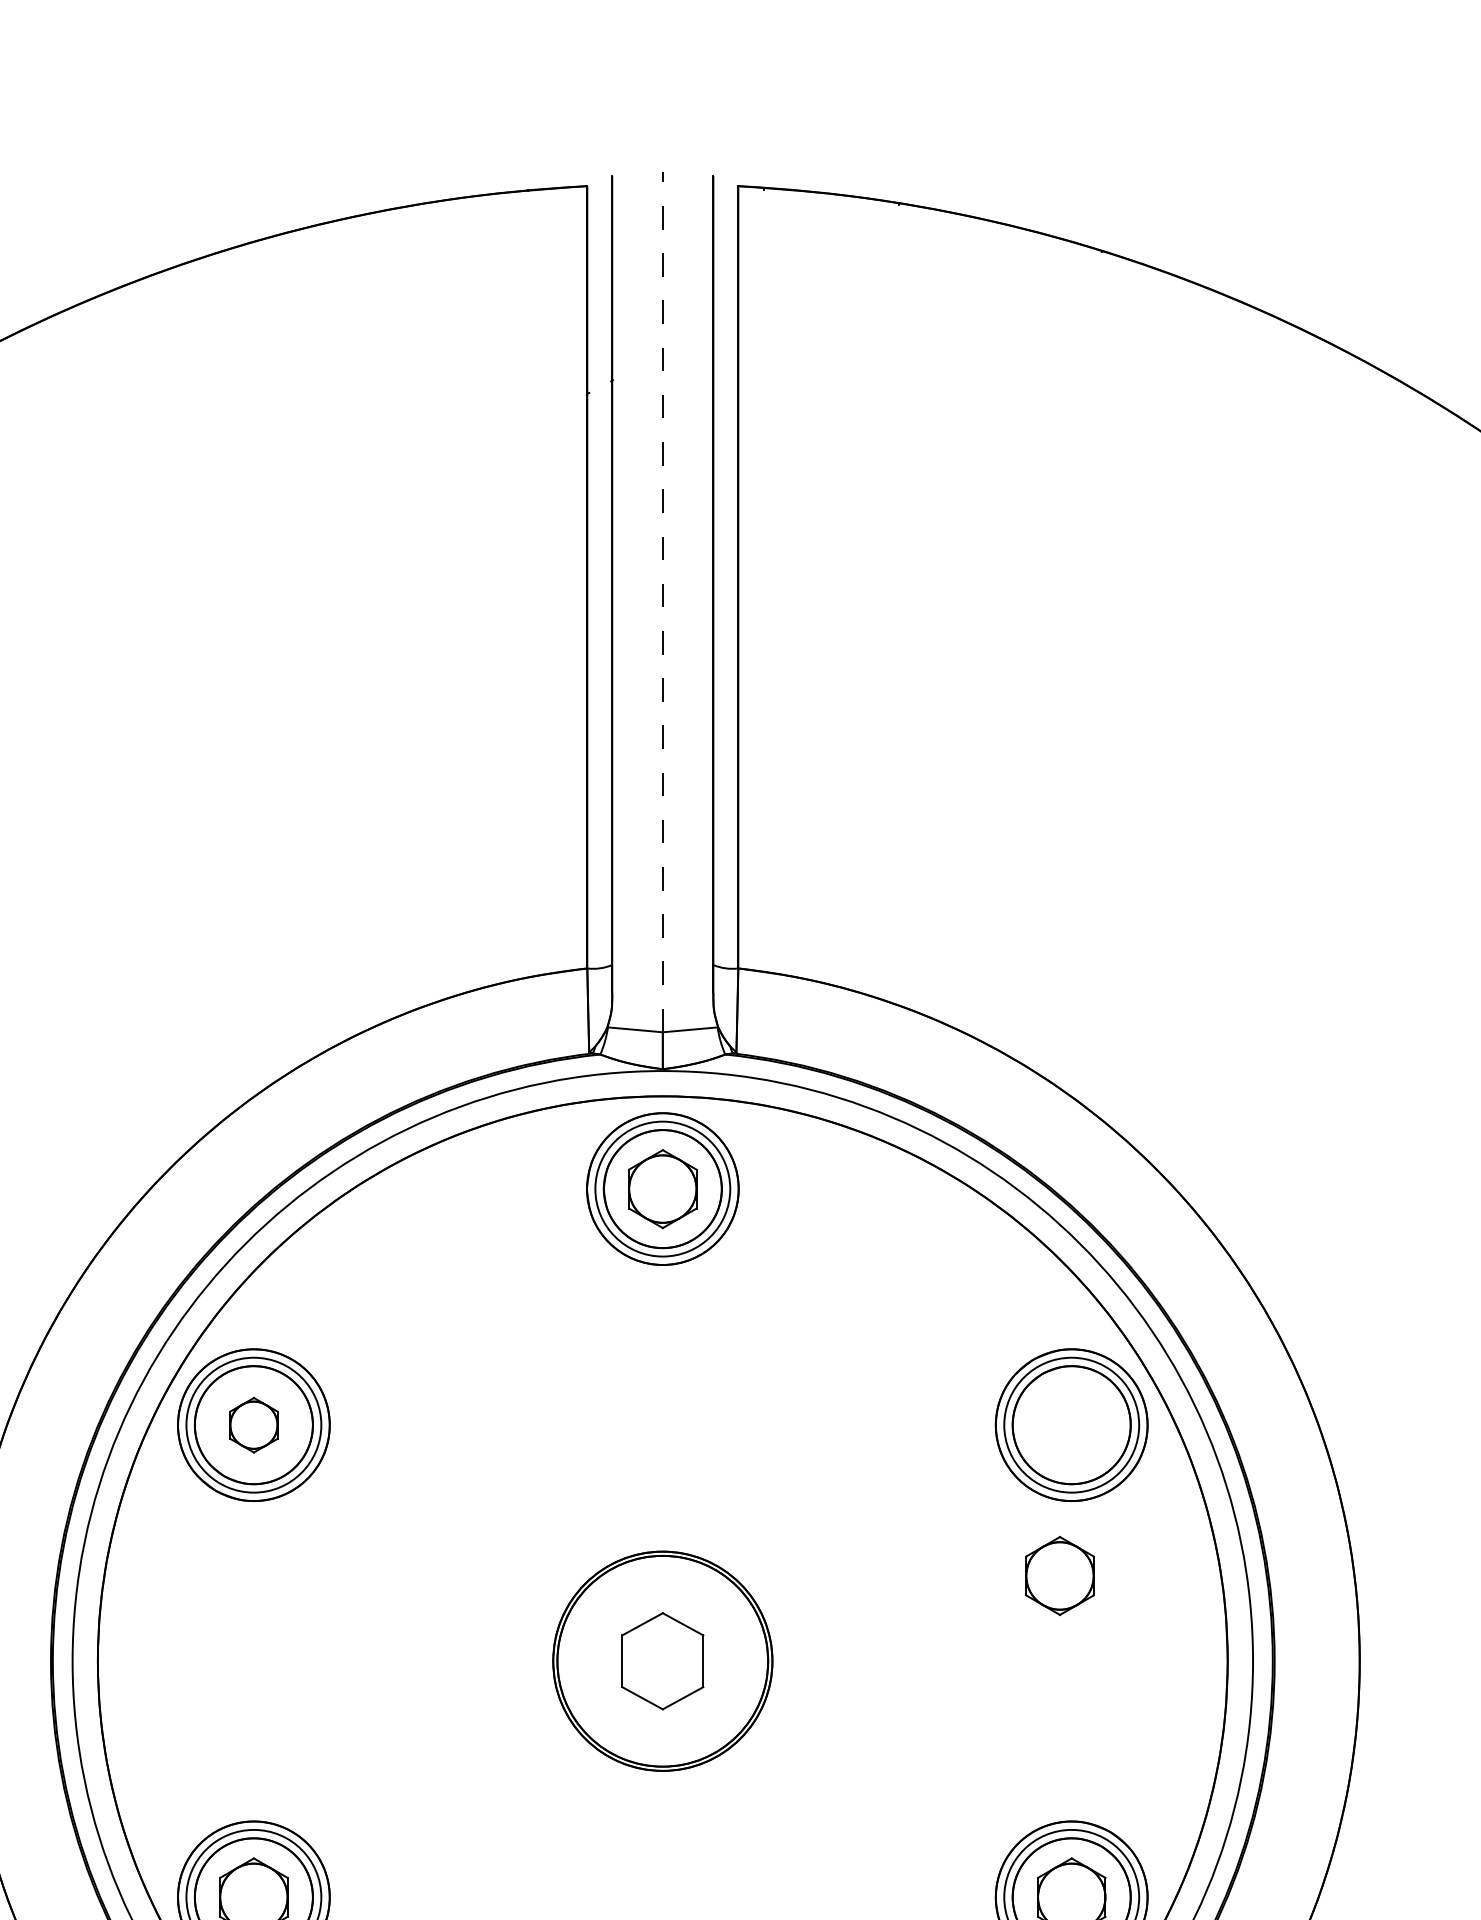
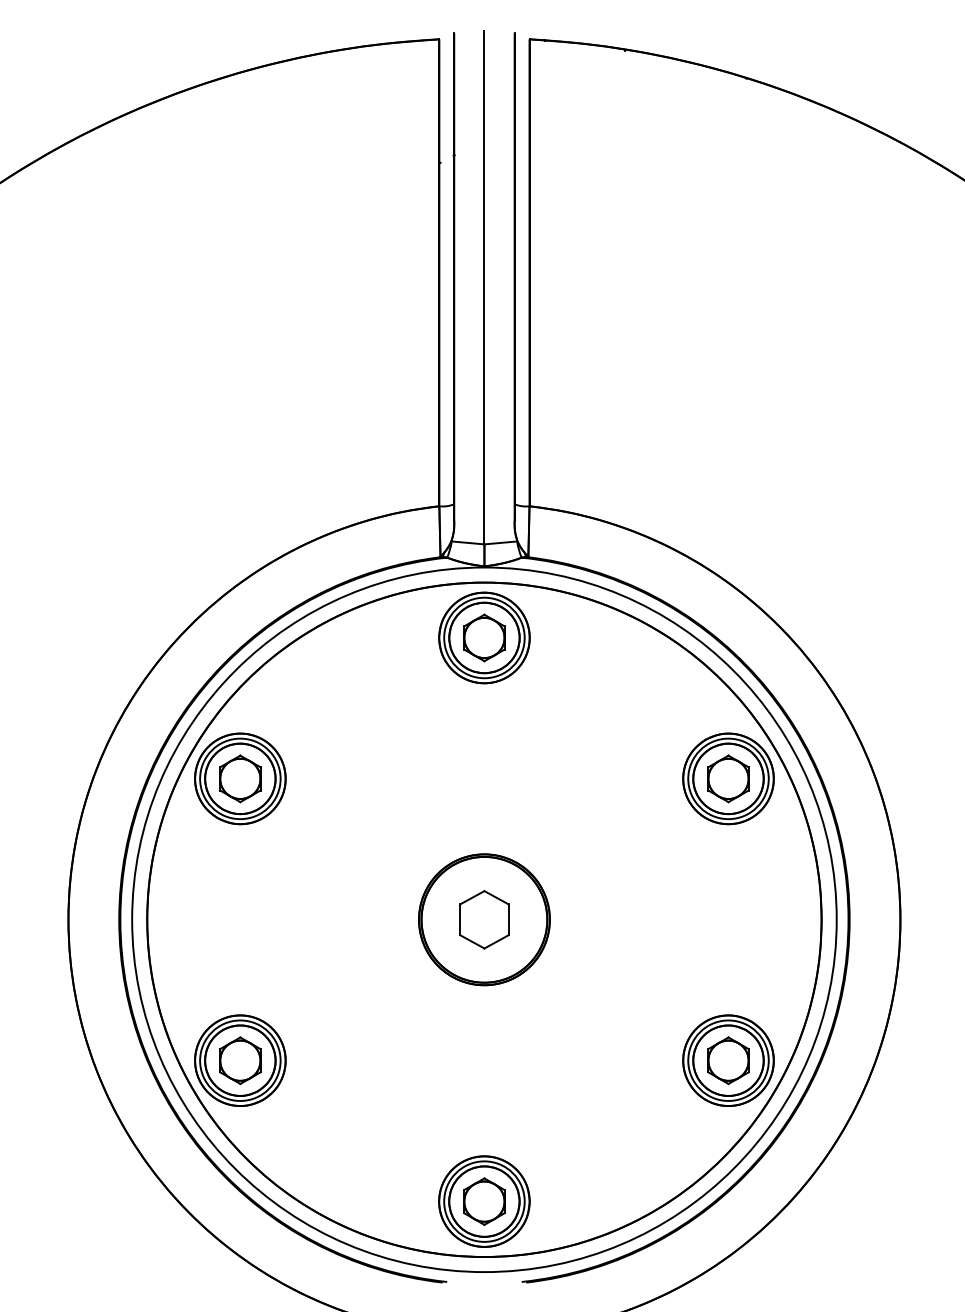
line: (662, 601) -> (484, 287), dashed -> solid
part: (254, 1424) -> (240, 778), size x1.43
part: (1059, 1575) -> (728, 778), moved

